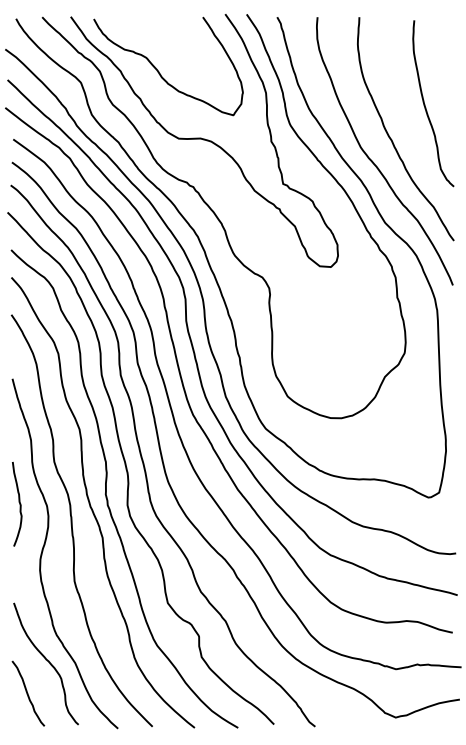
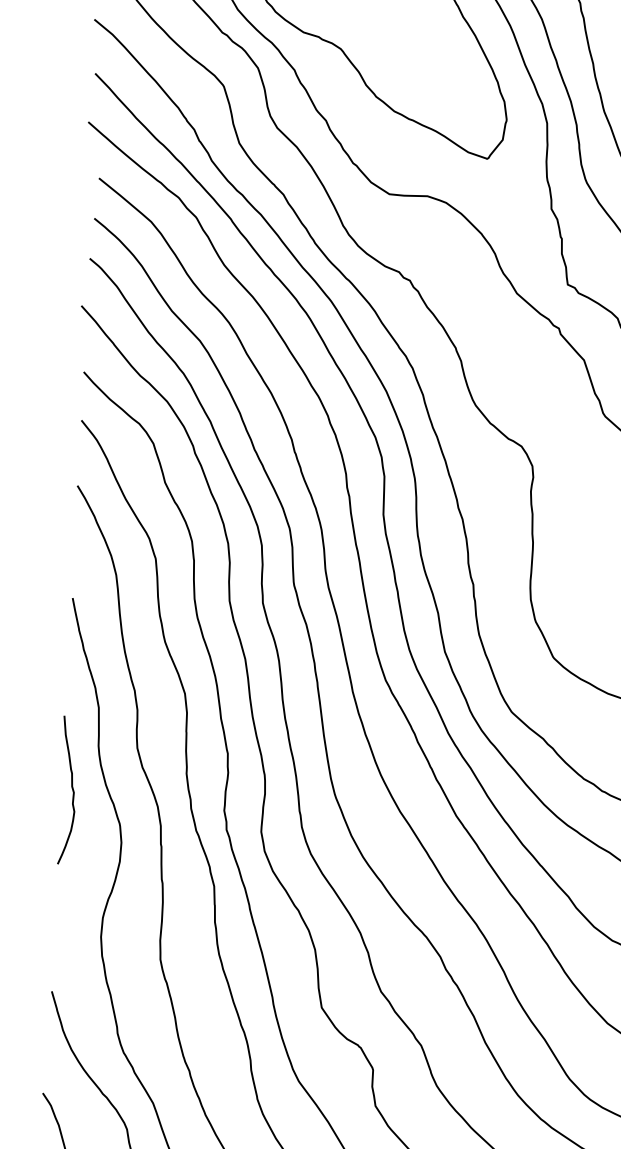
curve: (19, 504) -> (71, 791), moved

